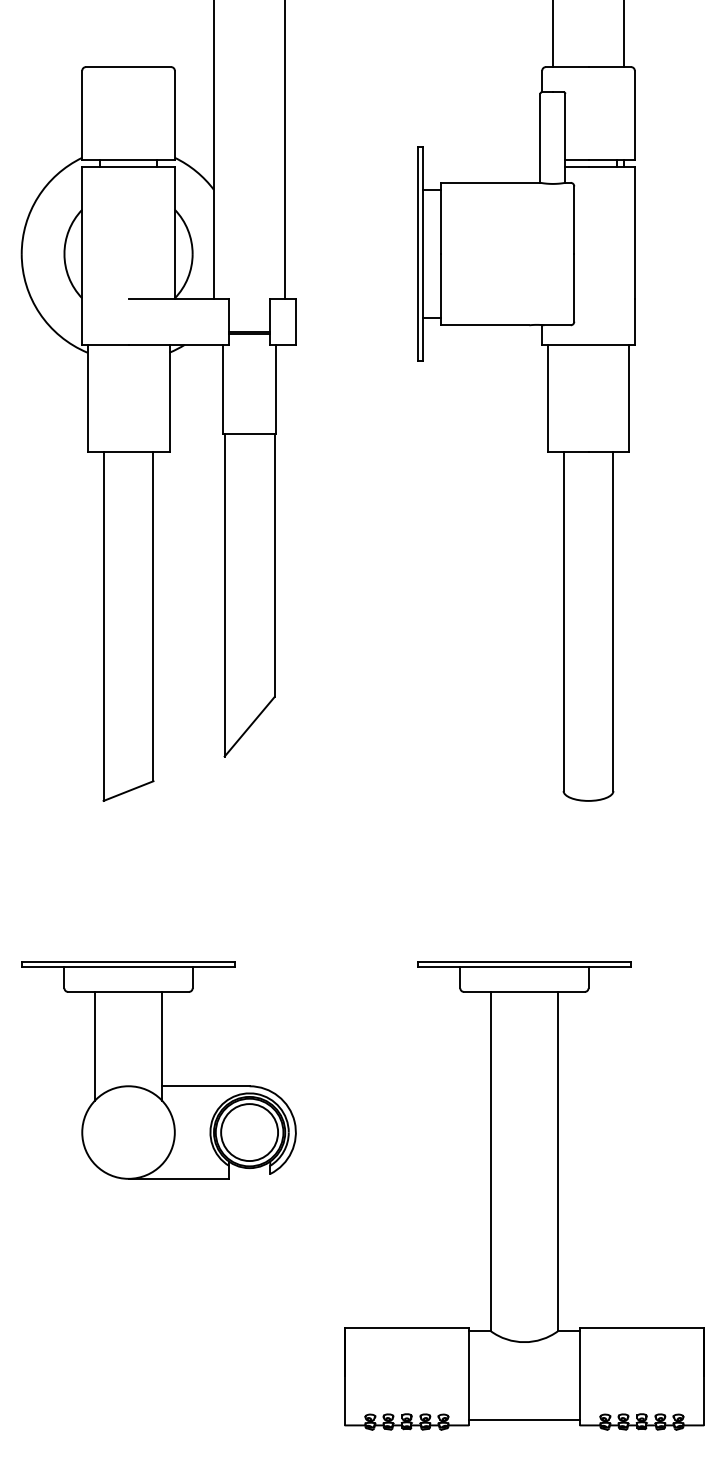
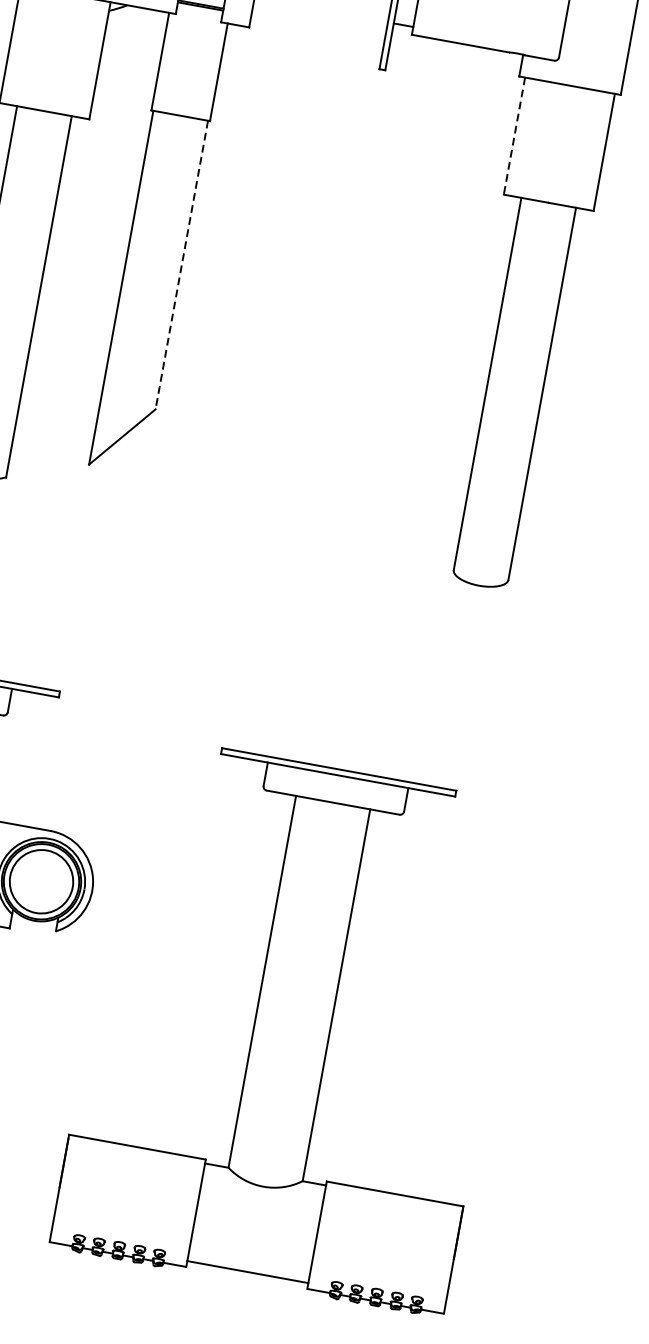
line: (547, 398) -> (514, 136), solid -> dashed
line: (274, 565) -> (181, 265), solid -> dashed
part: (524, 1195) -> (292, 1025), moved

